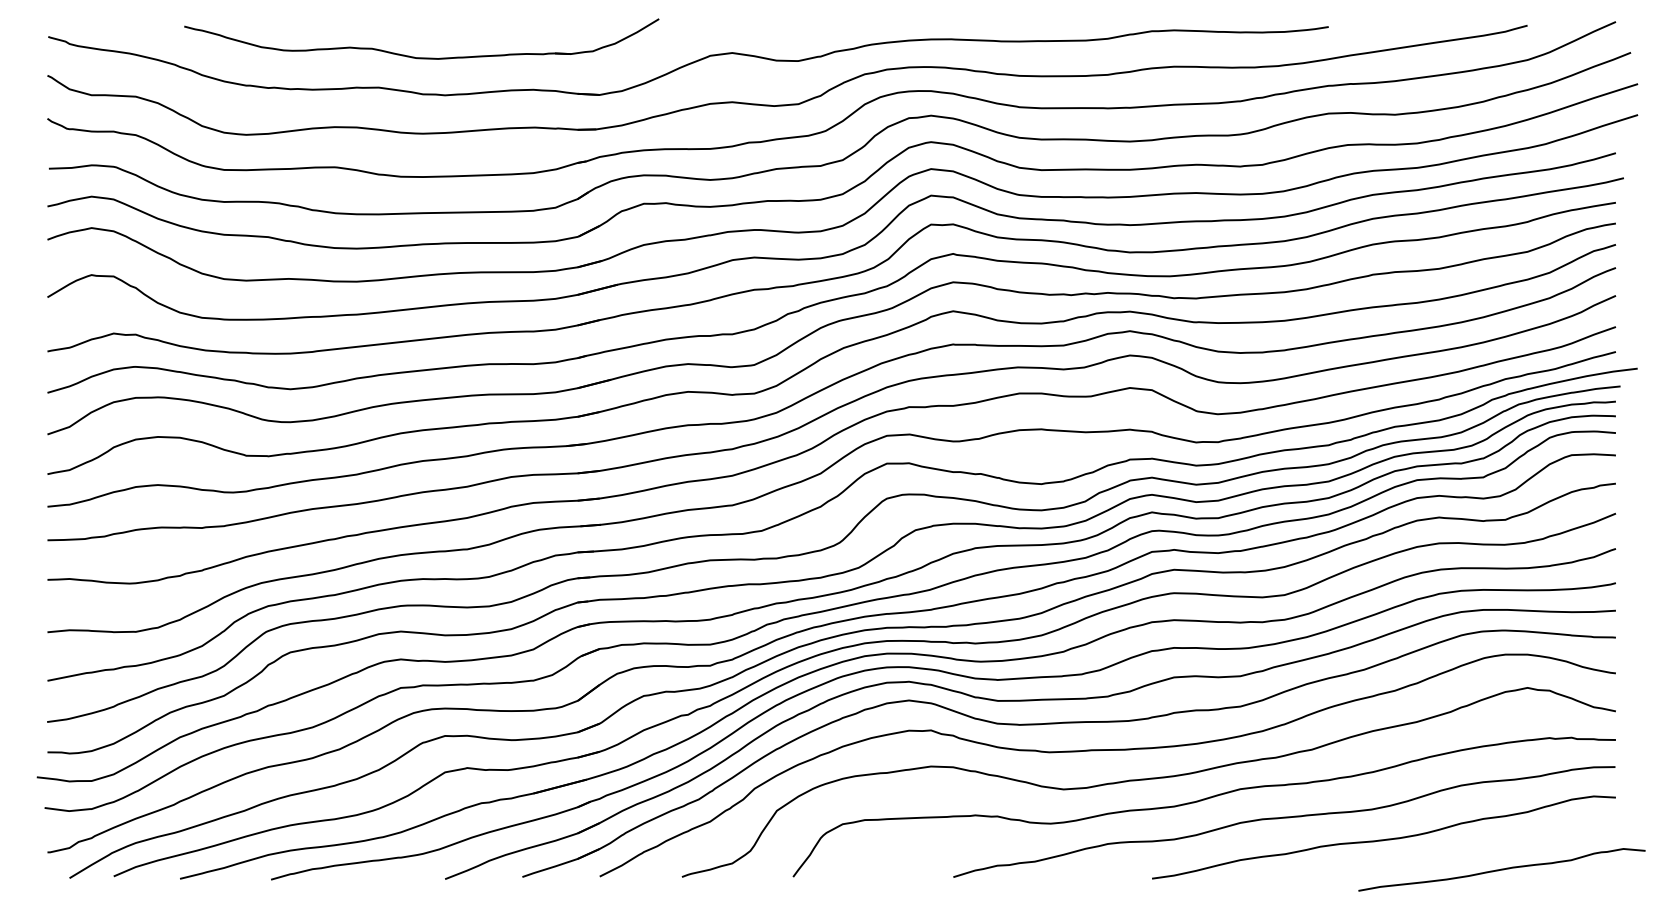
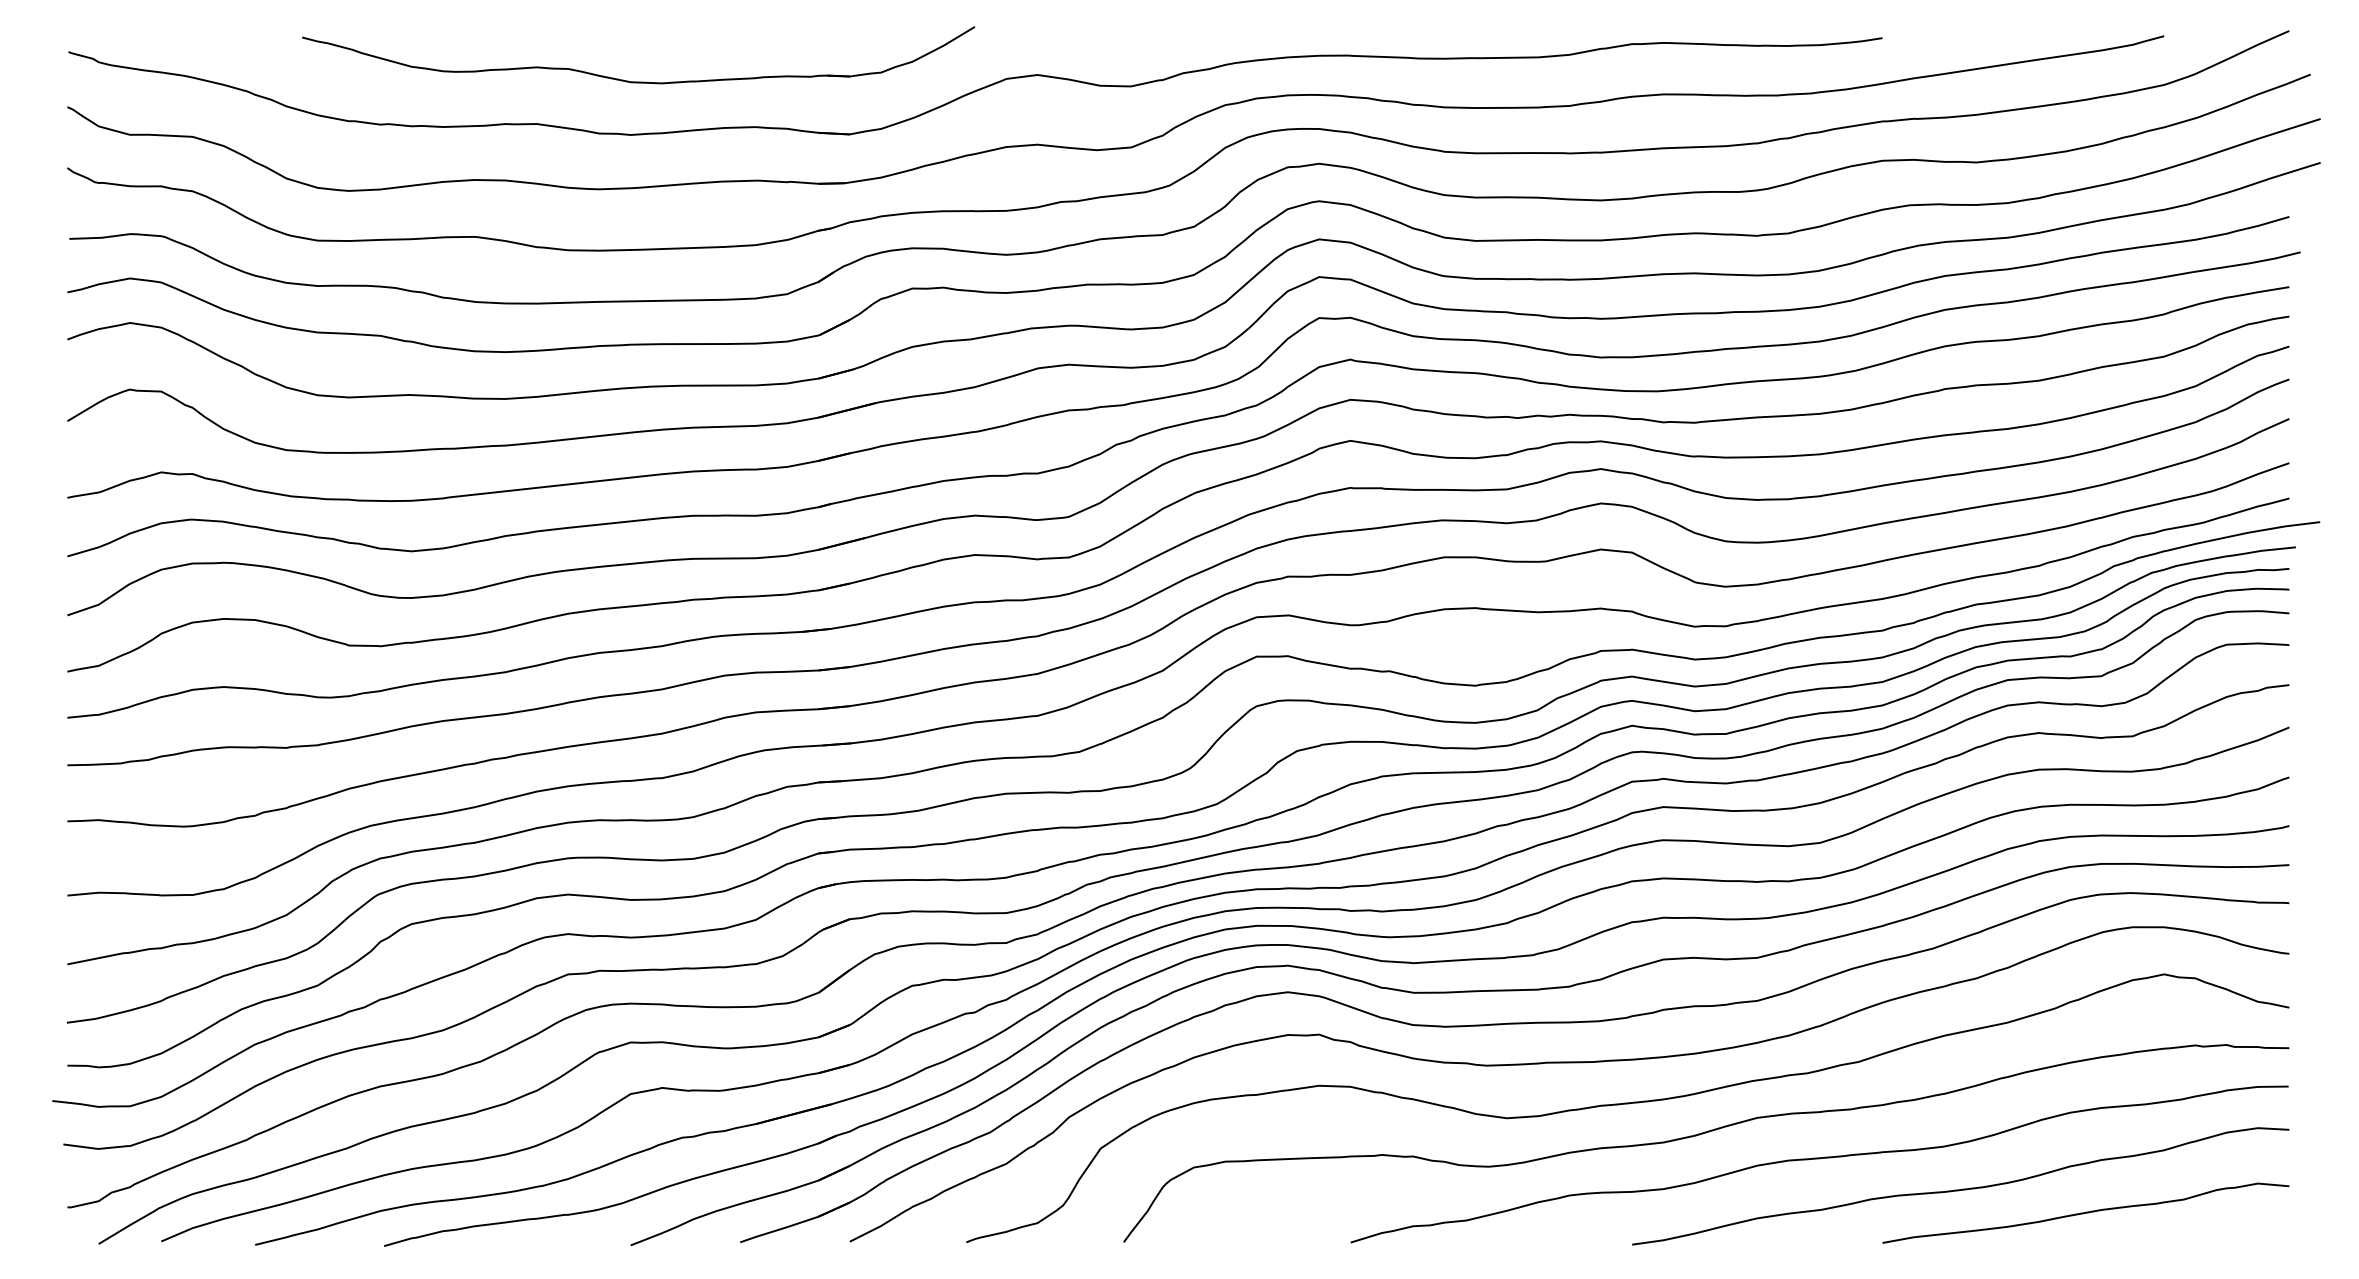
part: (421, 57) -> (638, 81), moved
curve: (1501, 869) -> (2085, 1212), moved

